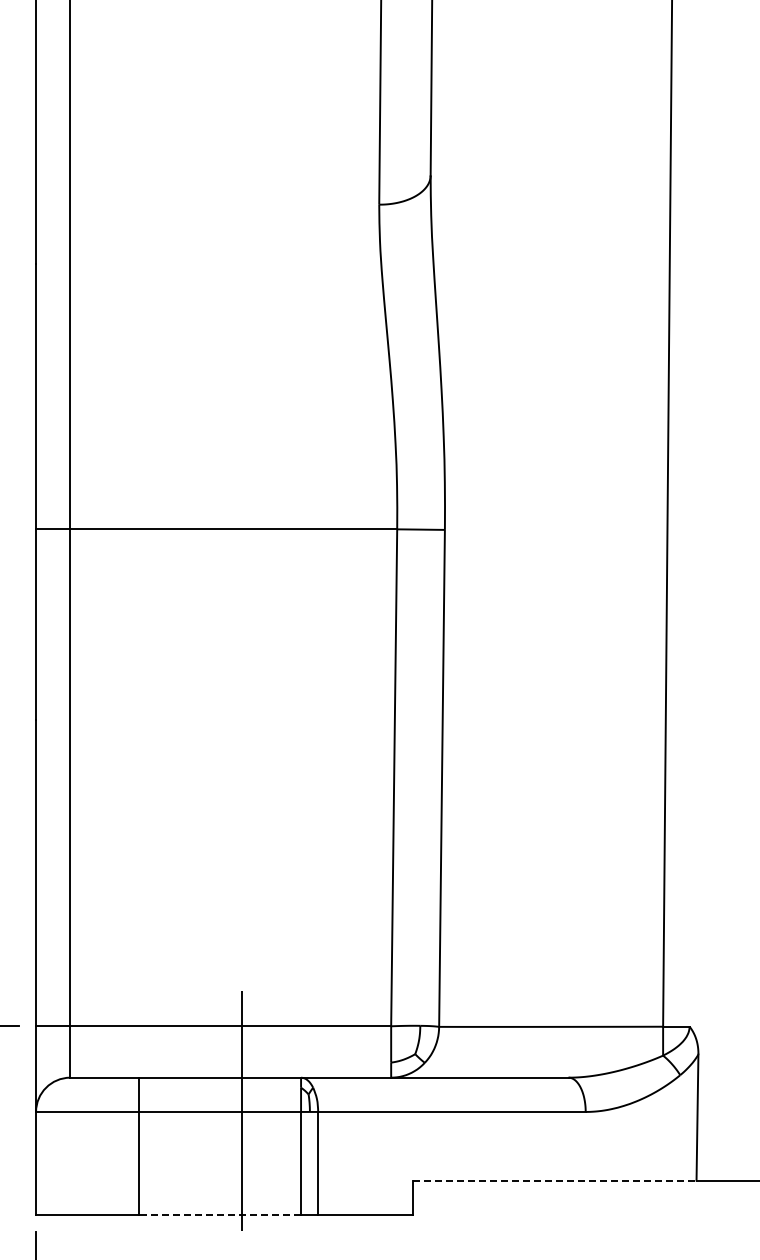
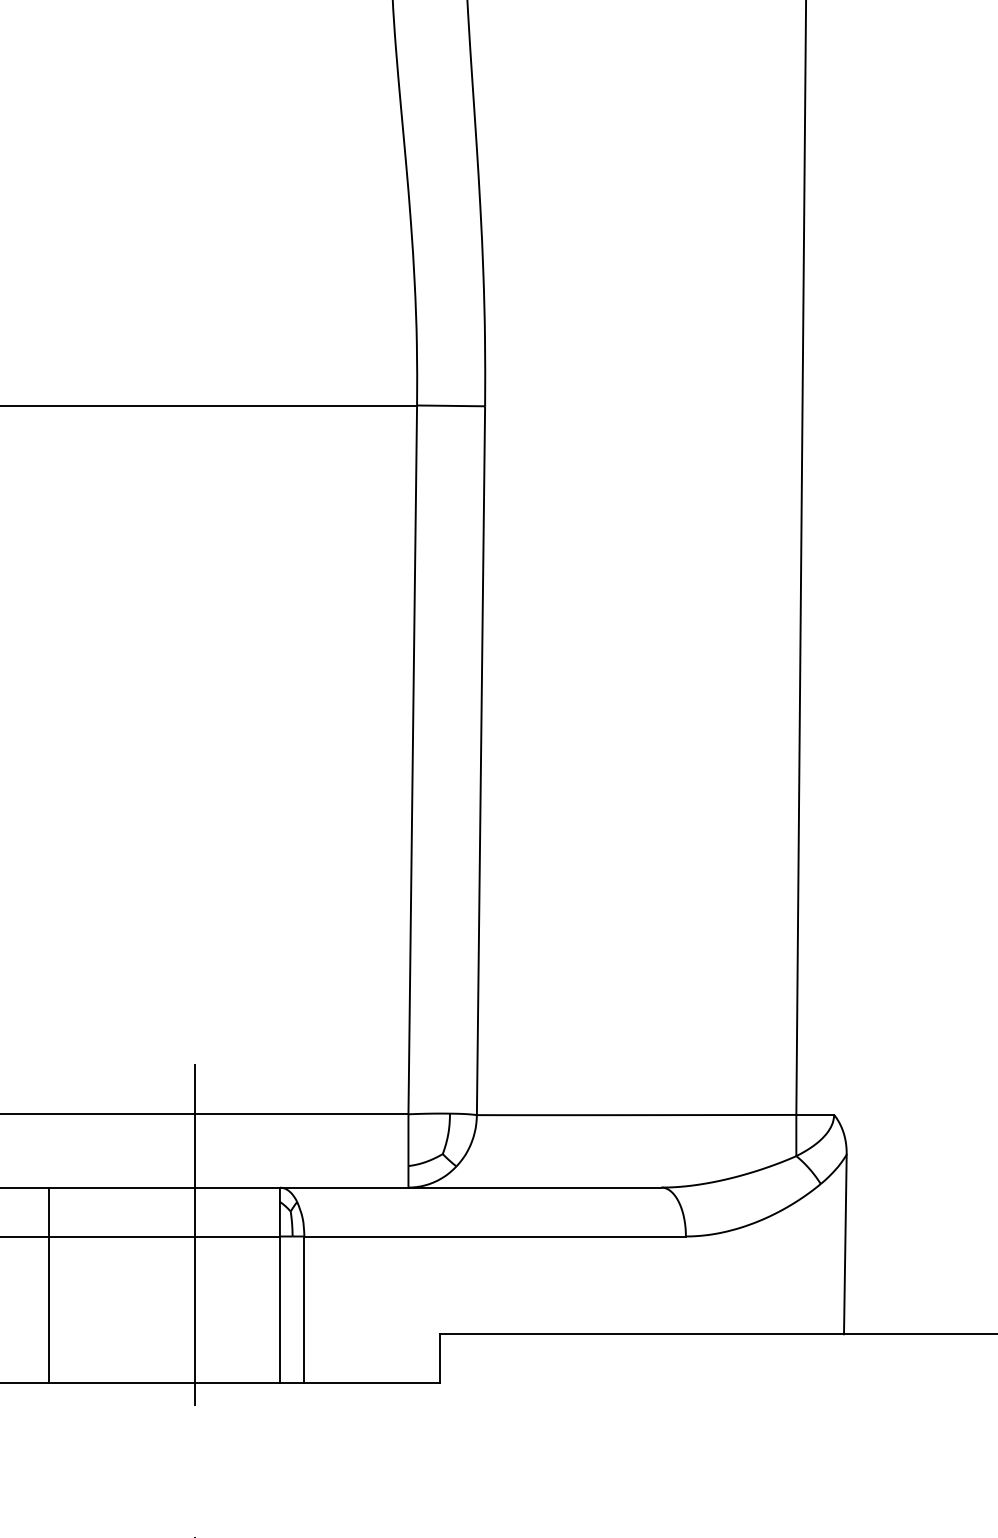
line: (554, 1180) -> (641, 1334), dashed -> solid
line: (219, 1214) -> (163, 1382), dashed -> solid

